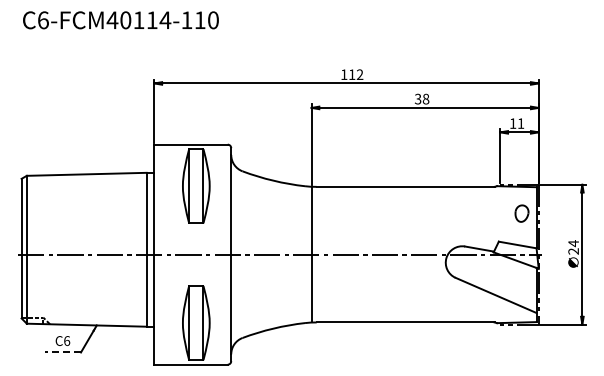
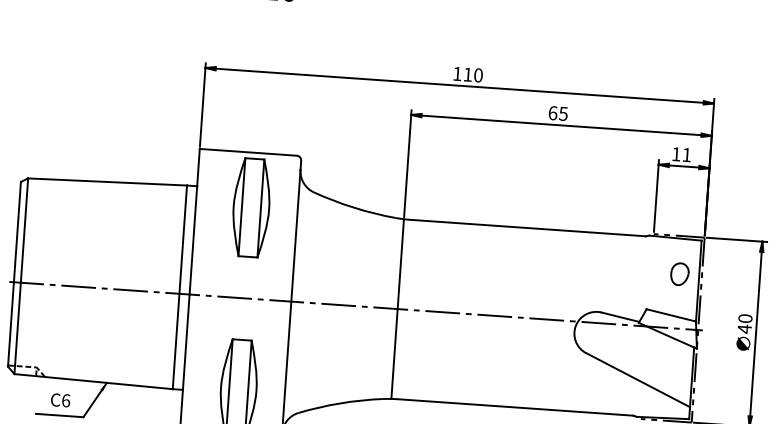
text: (359, 74) -> (477, 75), 112 -> 110
text: (421, 98) -> (557, 112), 38 -> 65
text: (573, 247) -> (744, 323), 24 -> 40
line: (63, 352) -> (60, 415), dashed -> solid

